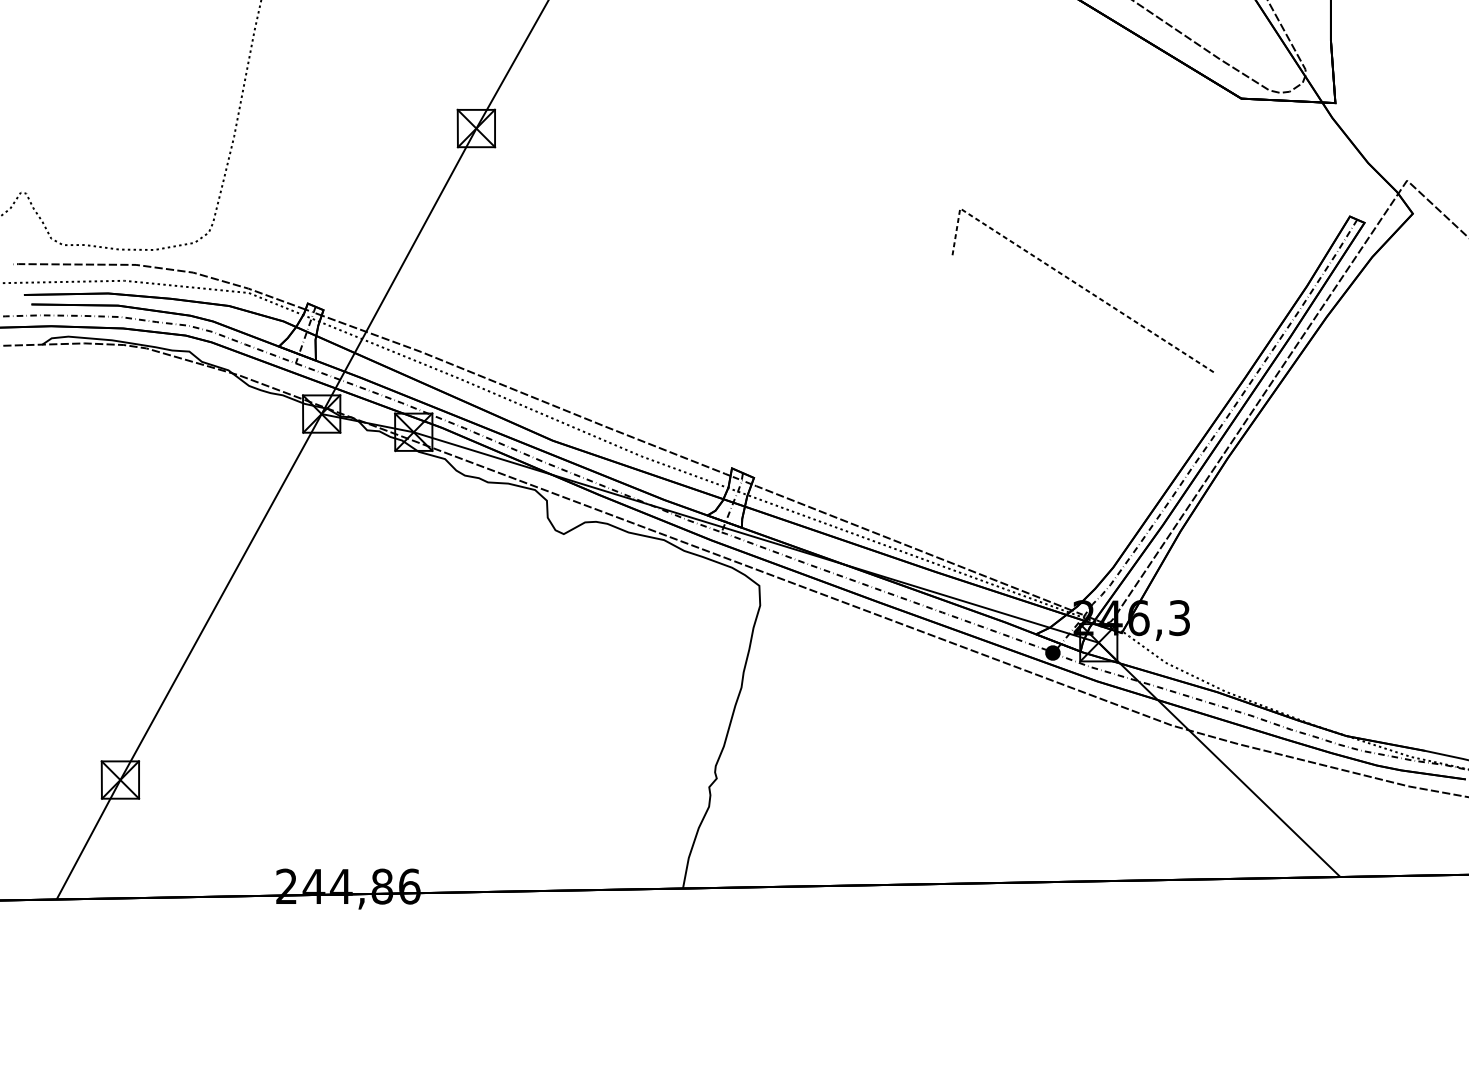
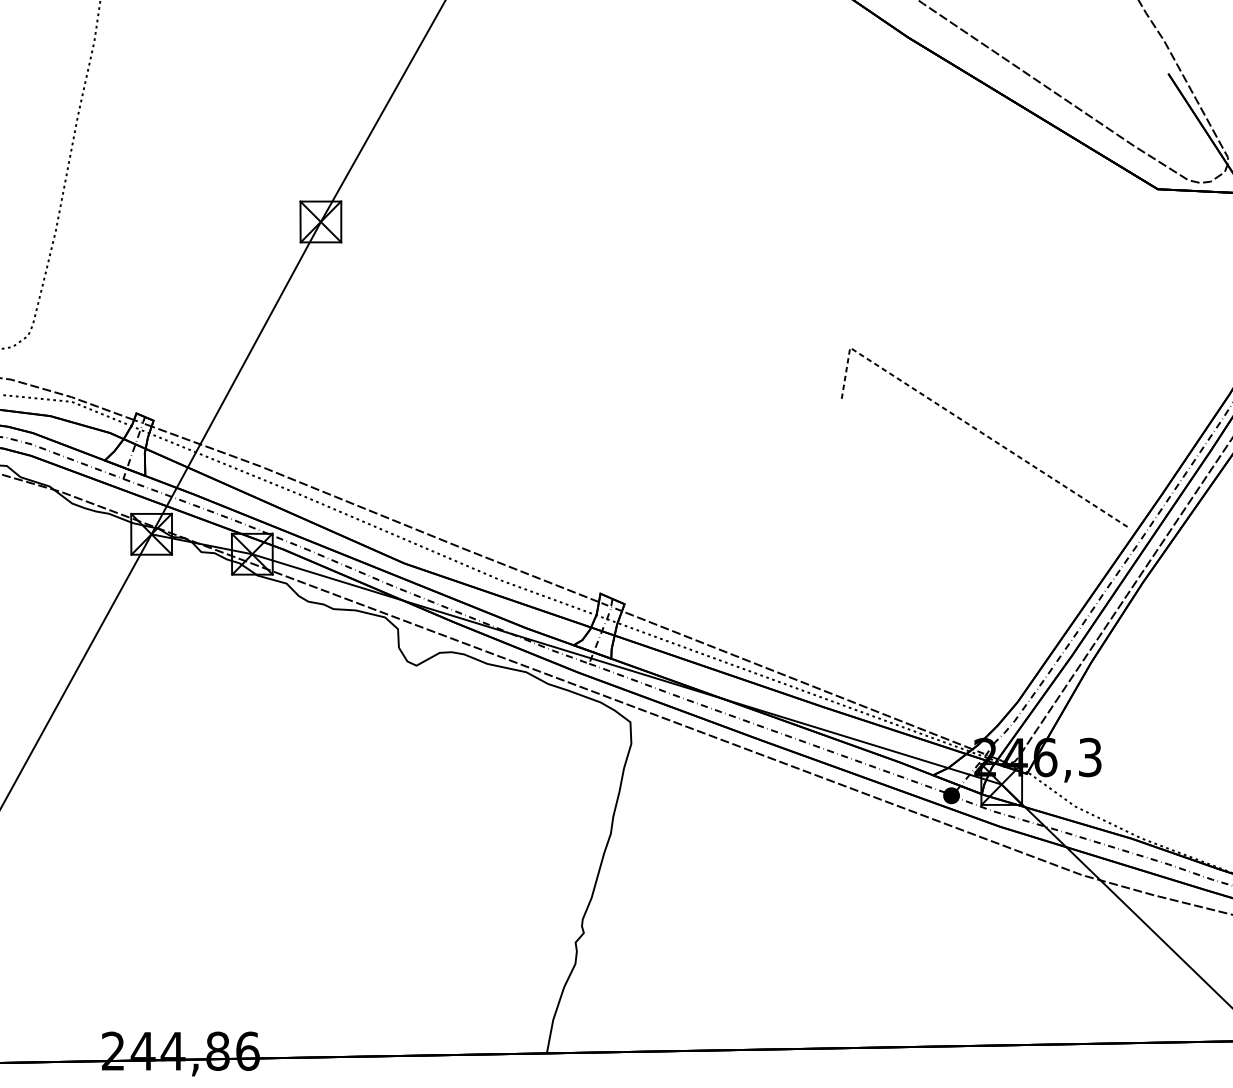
line: (1082, 288) -> (983, 435), moved

